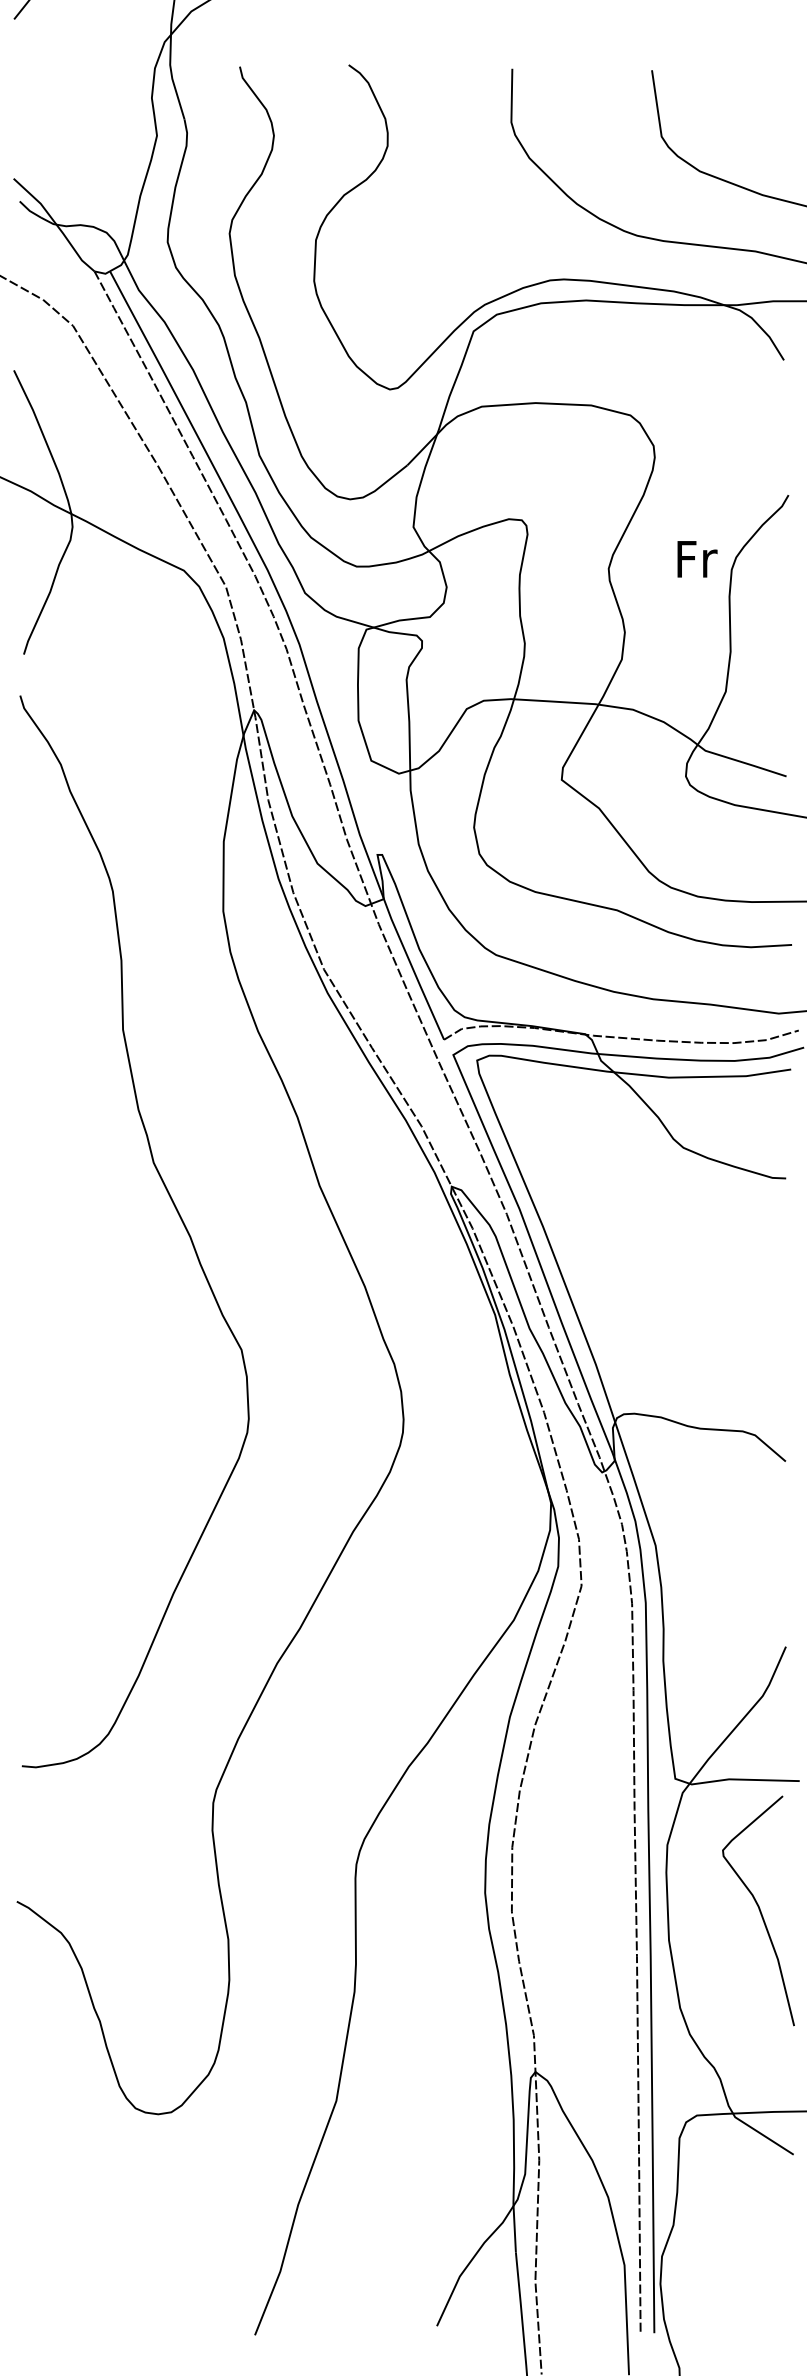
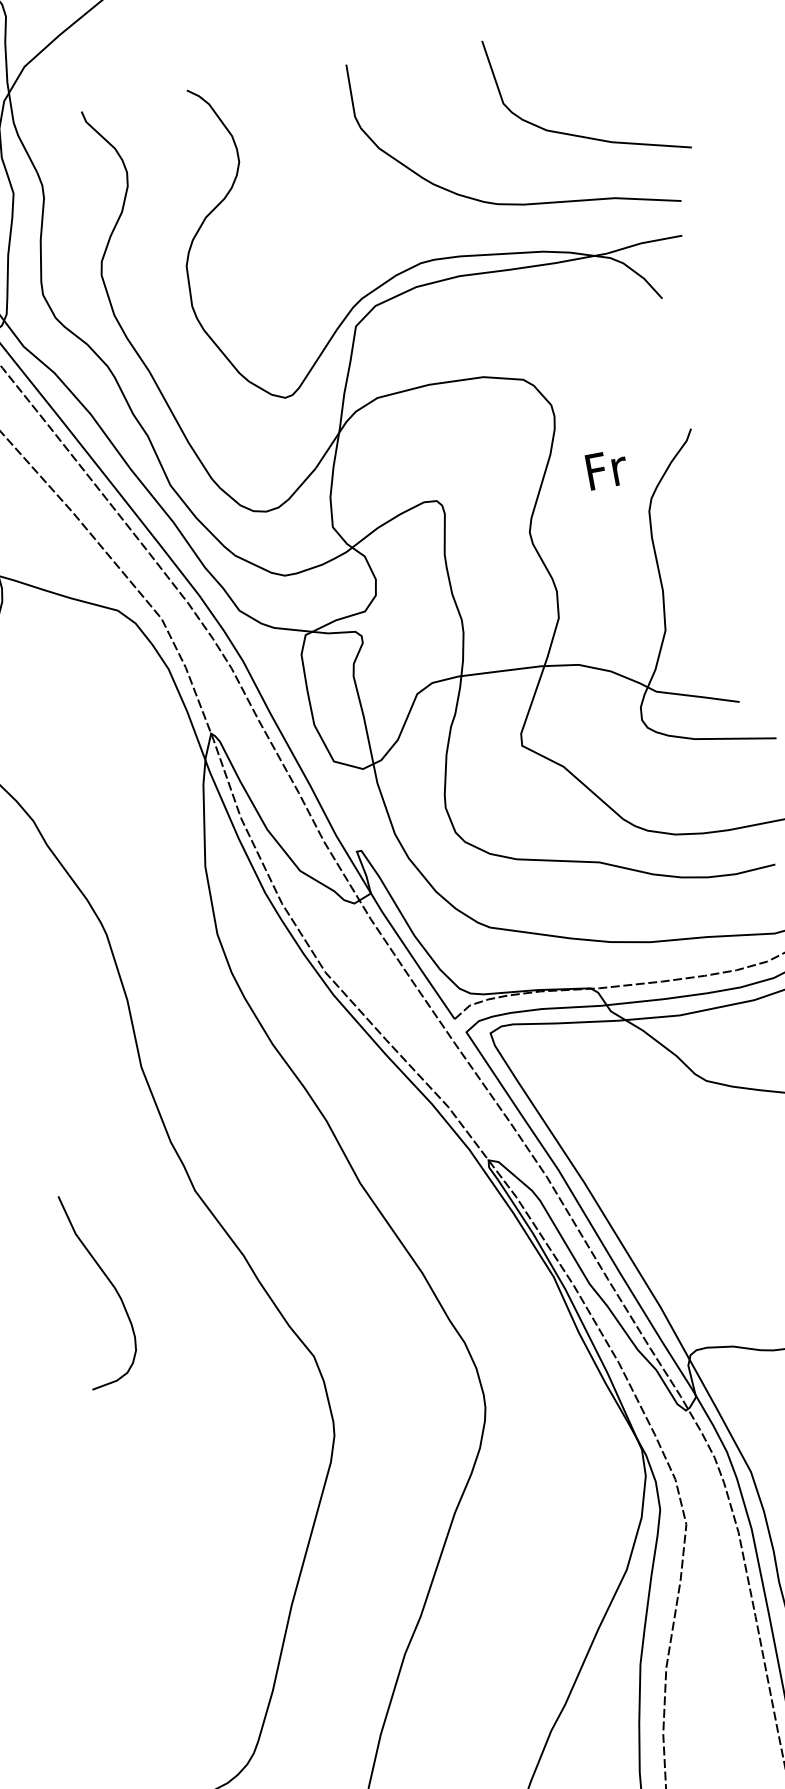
text: (697, 559) -> (607, 469), moved
curve: (50, 1236) -> (108, 1280), added

